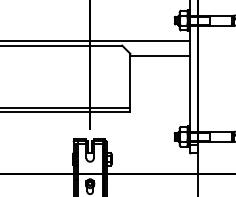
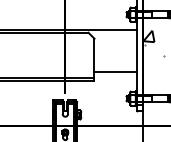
line: (159, 55) -> (115, 71), moved
hatch: (212, 60) -> (153, 43), added

